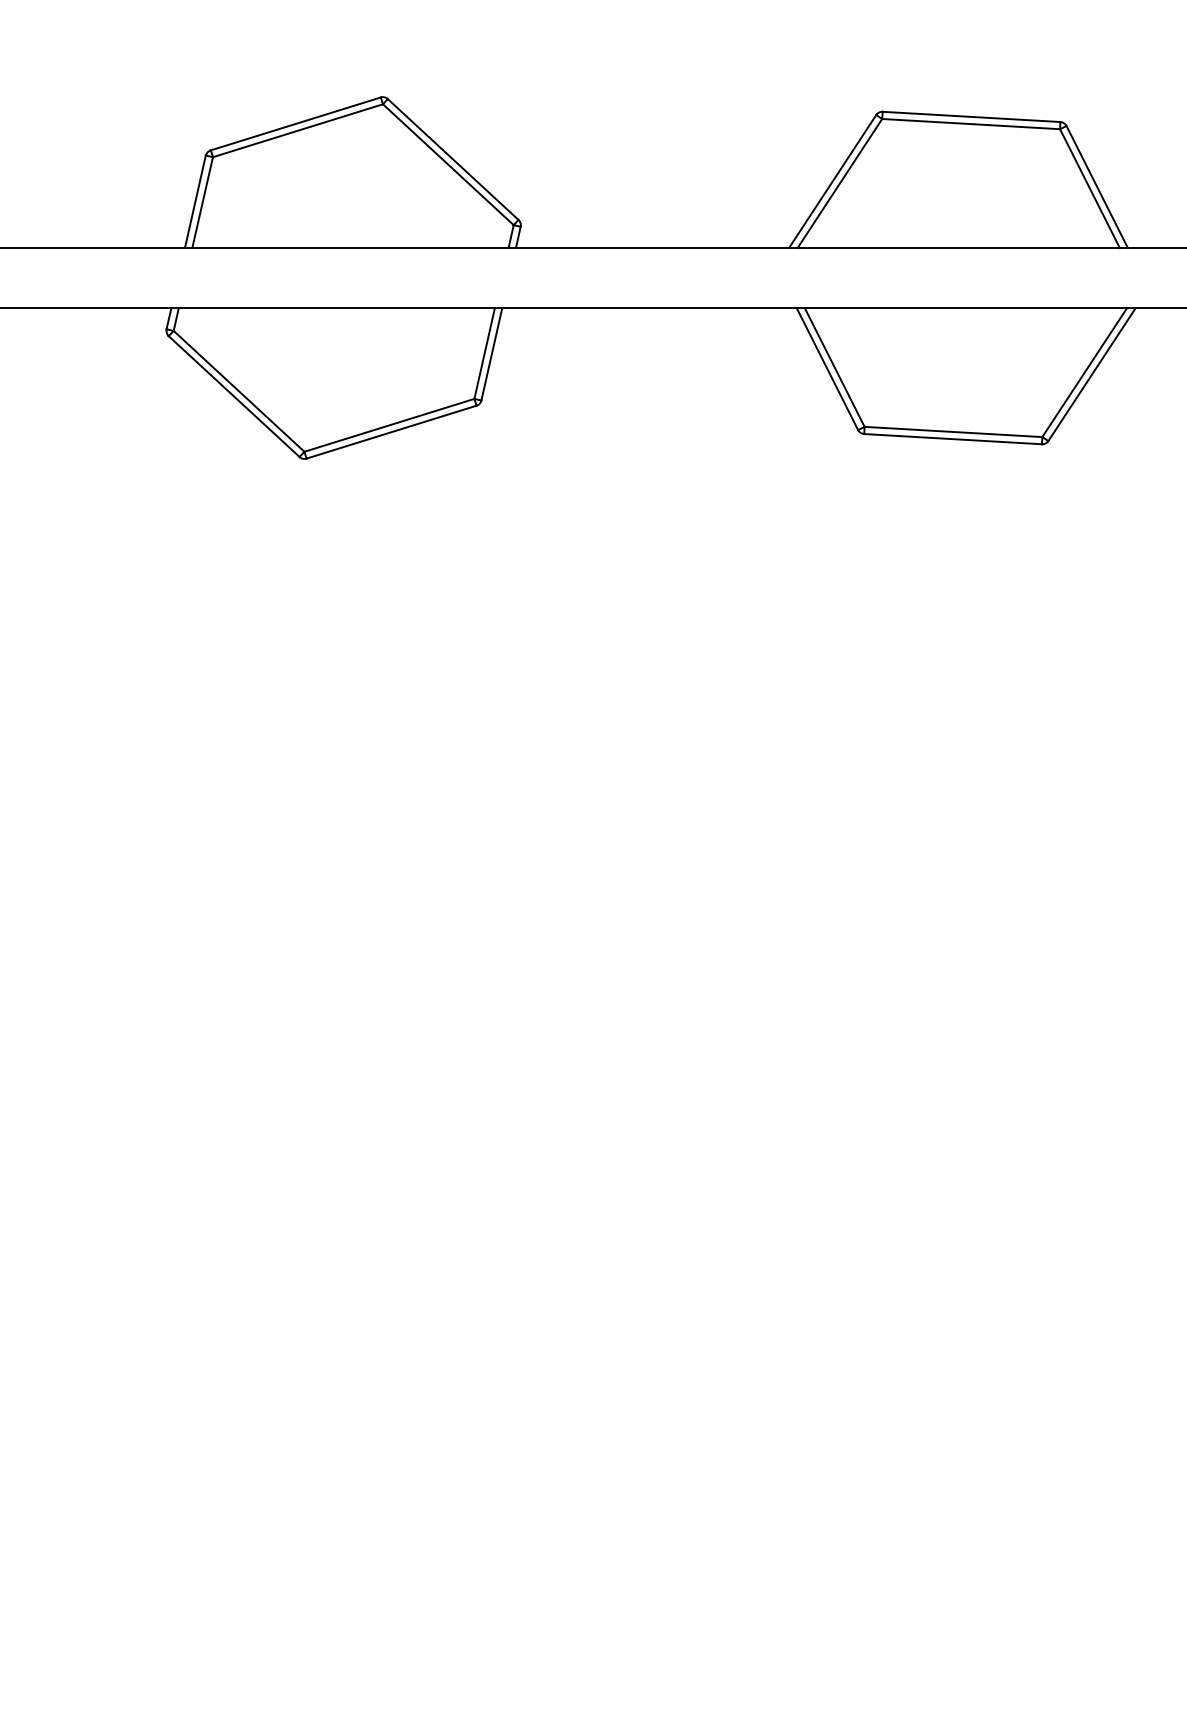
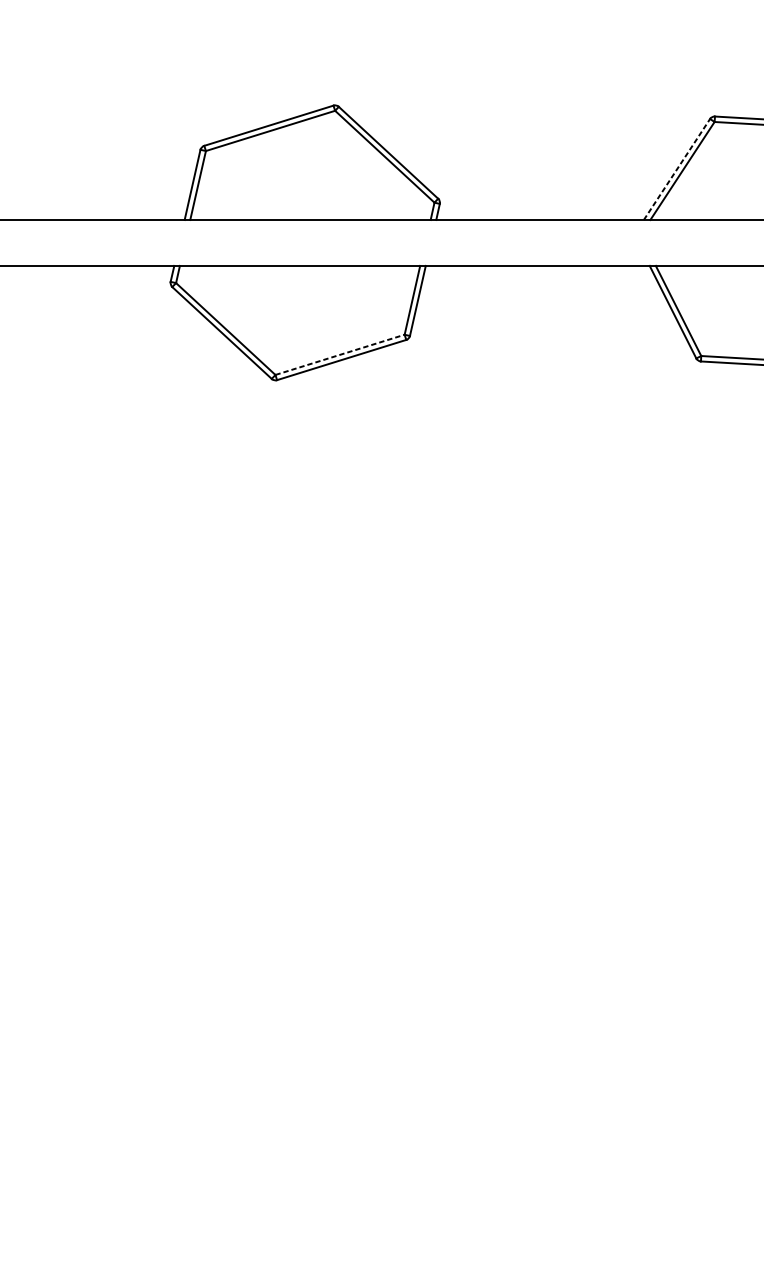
line: (832, 181) -> (676, 169), solid -> dashed
line: (389, 425) -> (340, 354), solid -> dashed

